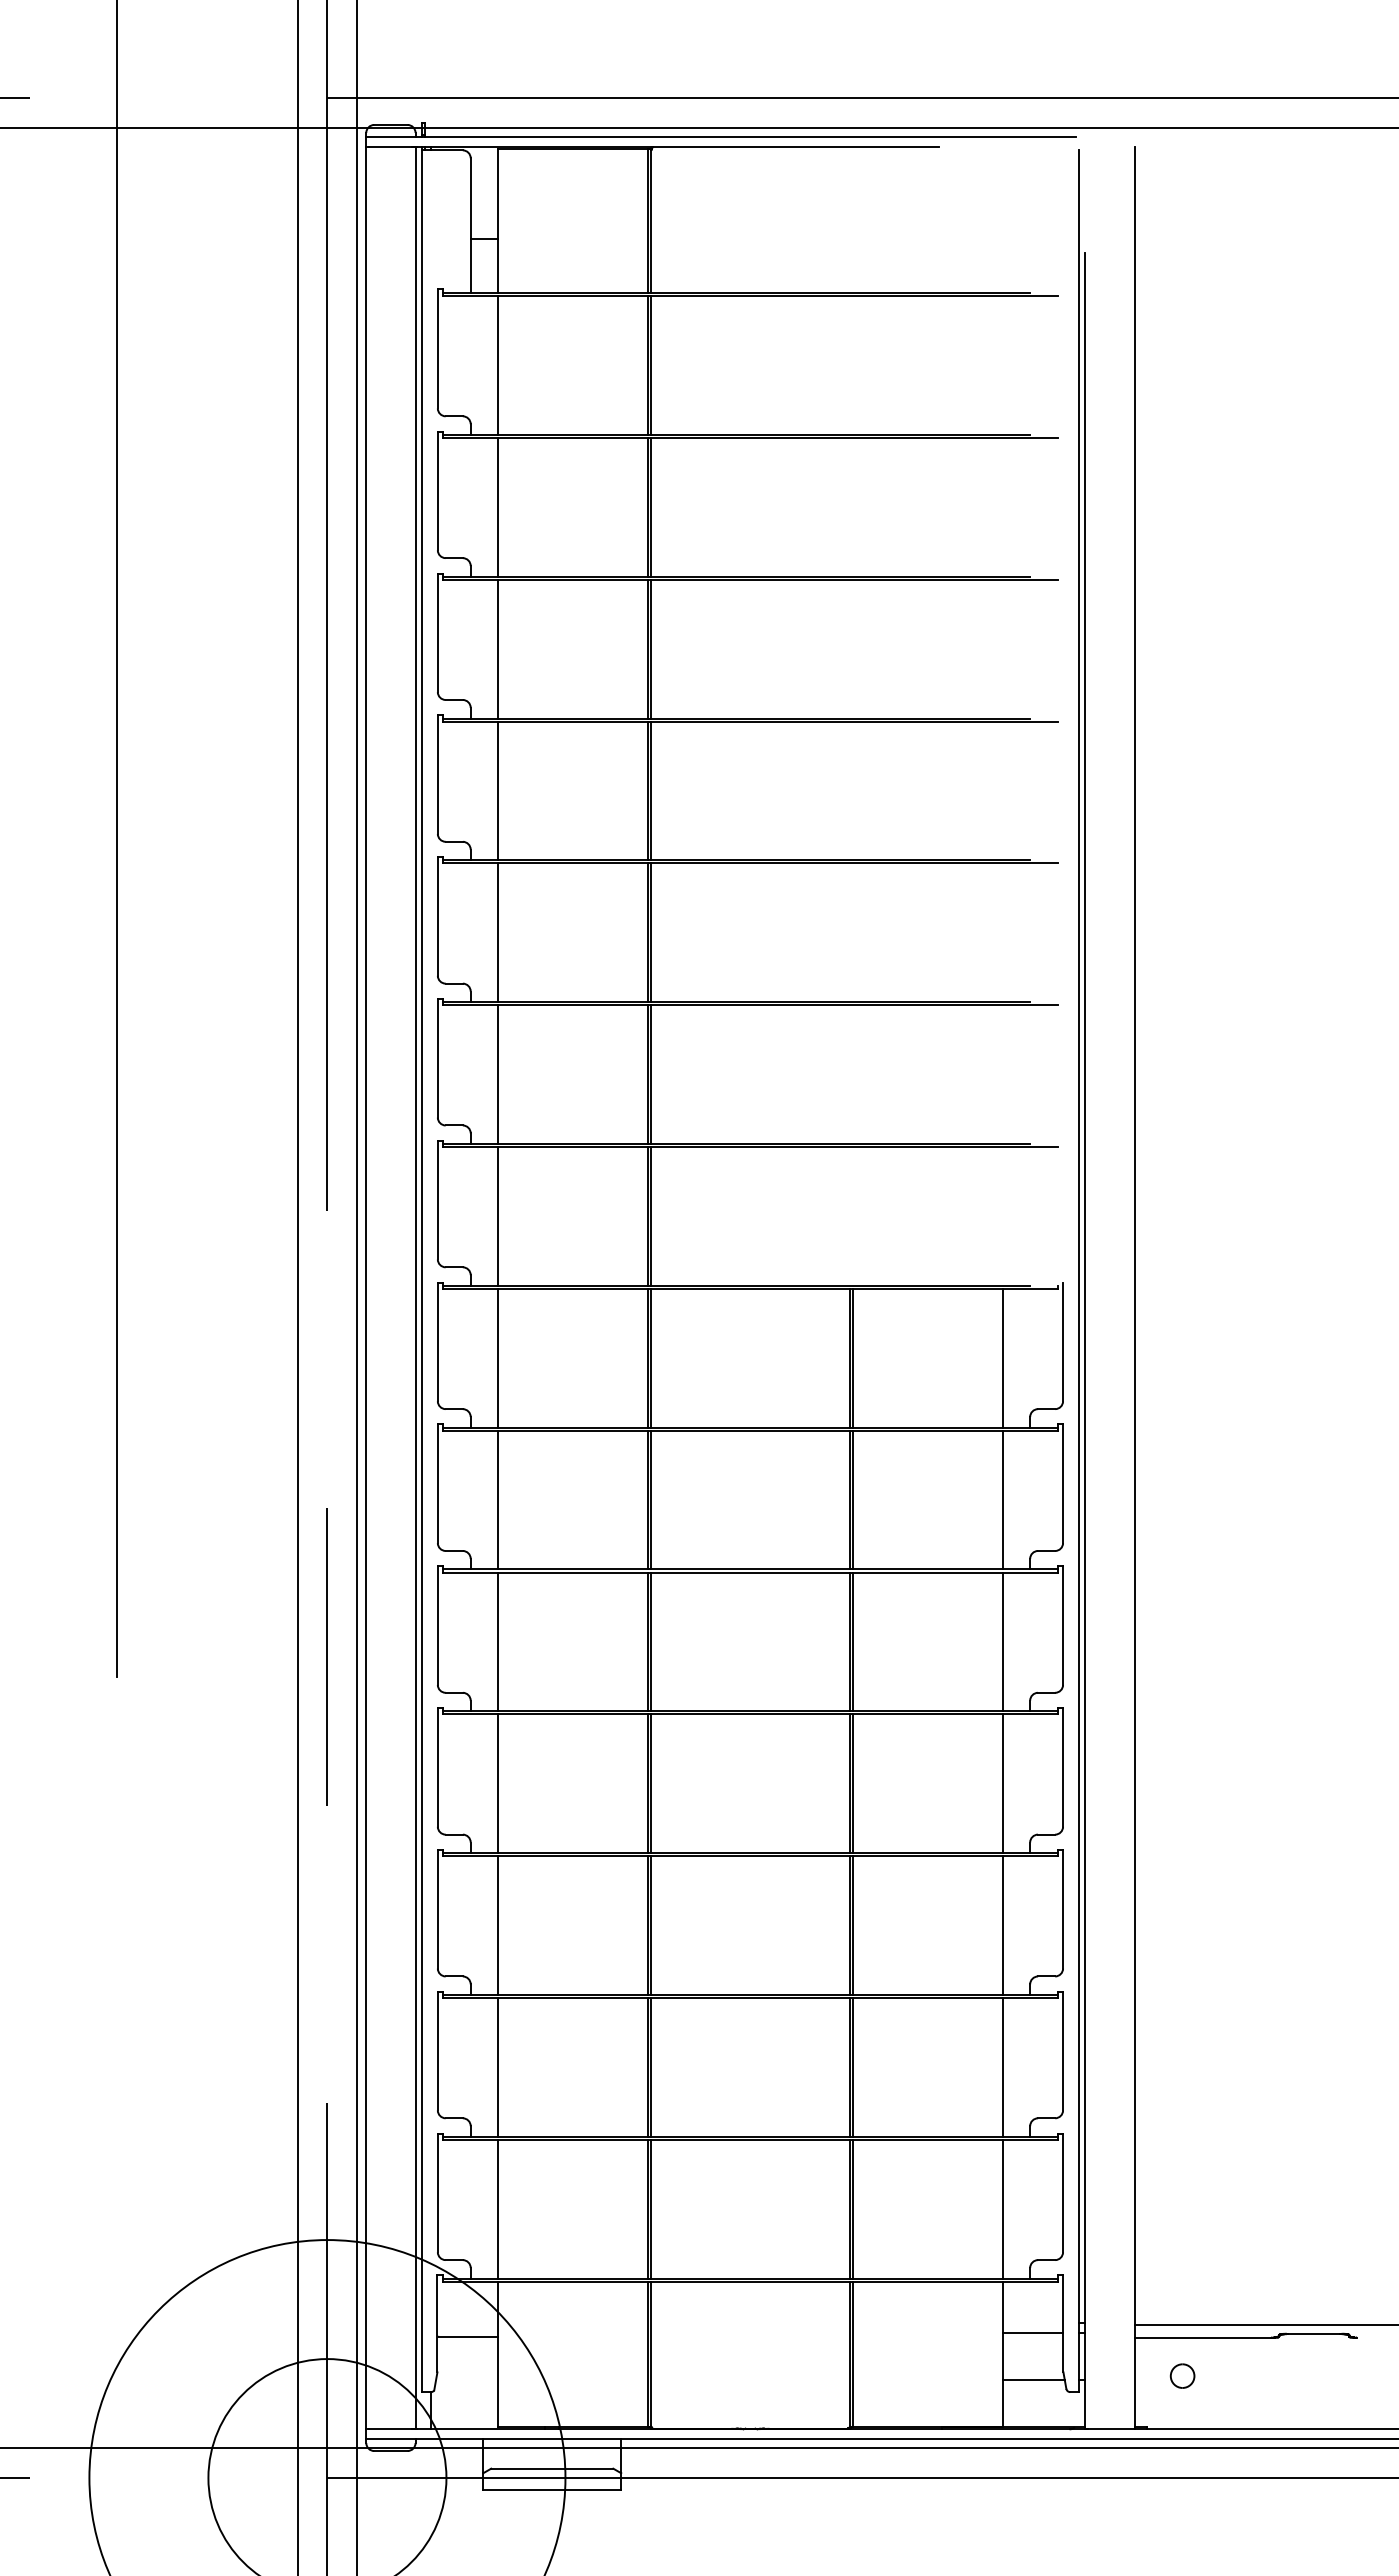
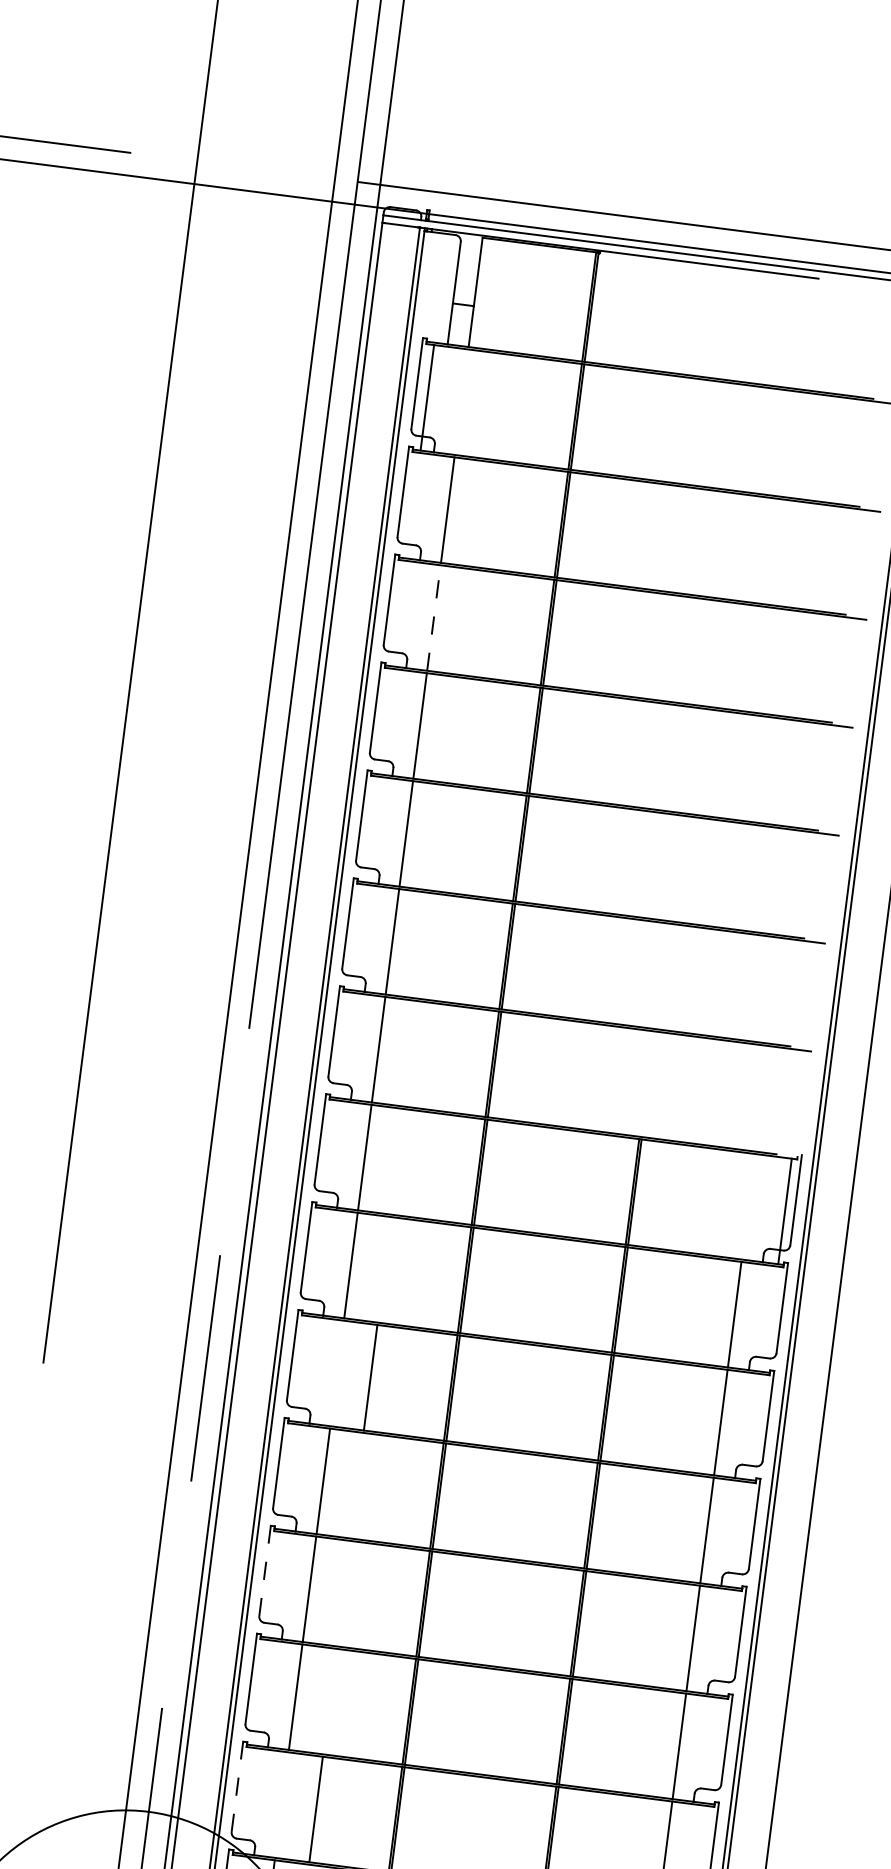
line: (498, 365) -> (427, 397), moved
line: (498, 648) -> (434, 617), solid -> dashed
line: (1002, 1357) -> (785, 1210), moved
line: (498, 1641) -> (370, 1377), moved
line: (437, 1908) -> (264, 1570), solid -> dashed
line: (437, 2192) -> (237, 1786), solid -> dashed
line: (498, 2208) -> (316, 1808), moved

